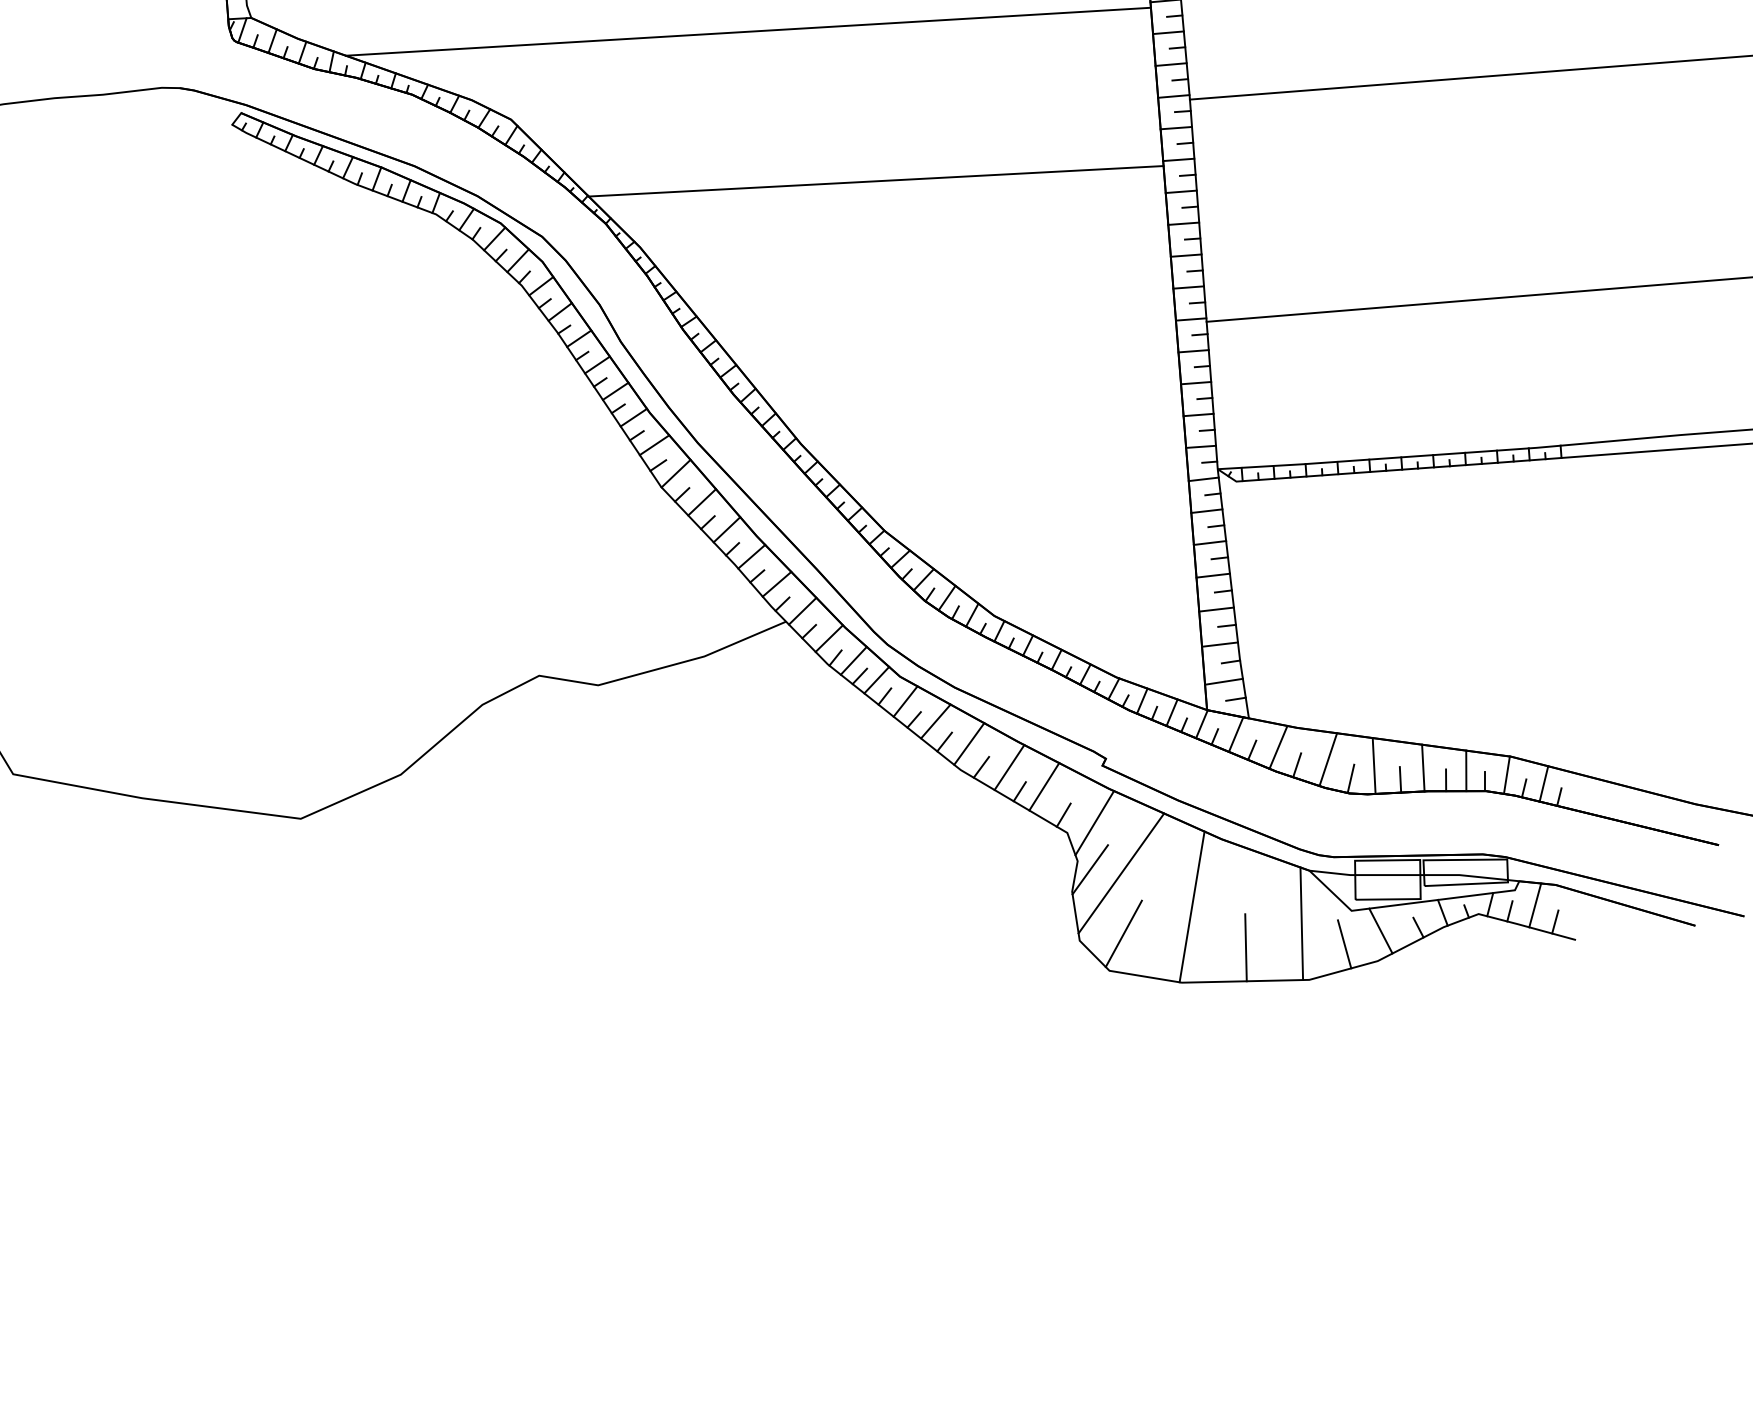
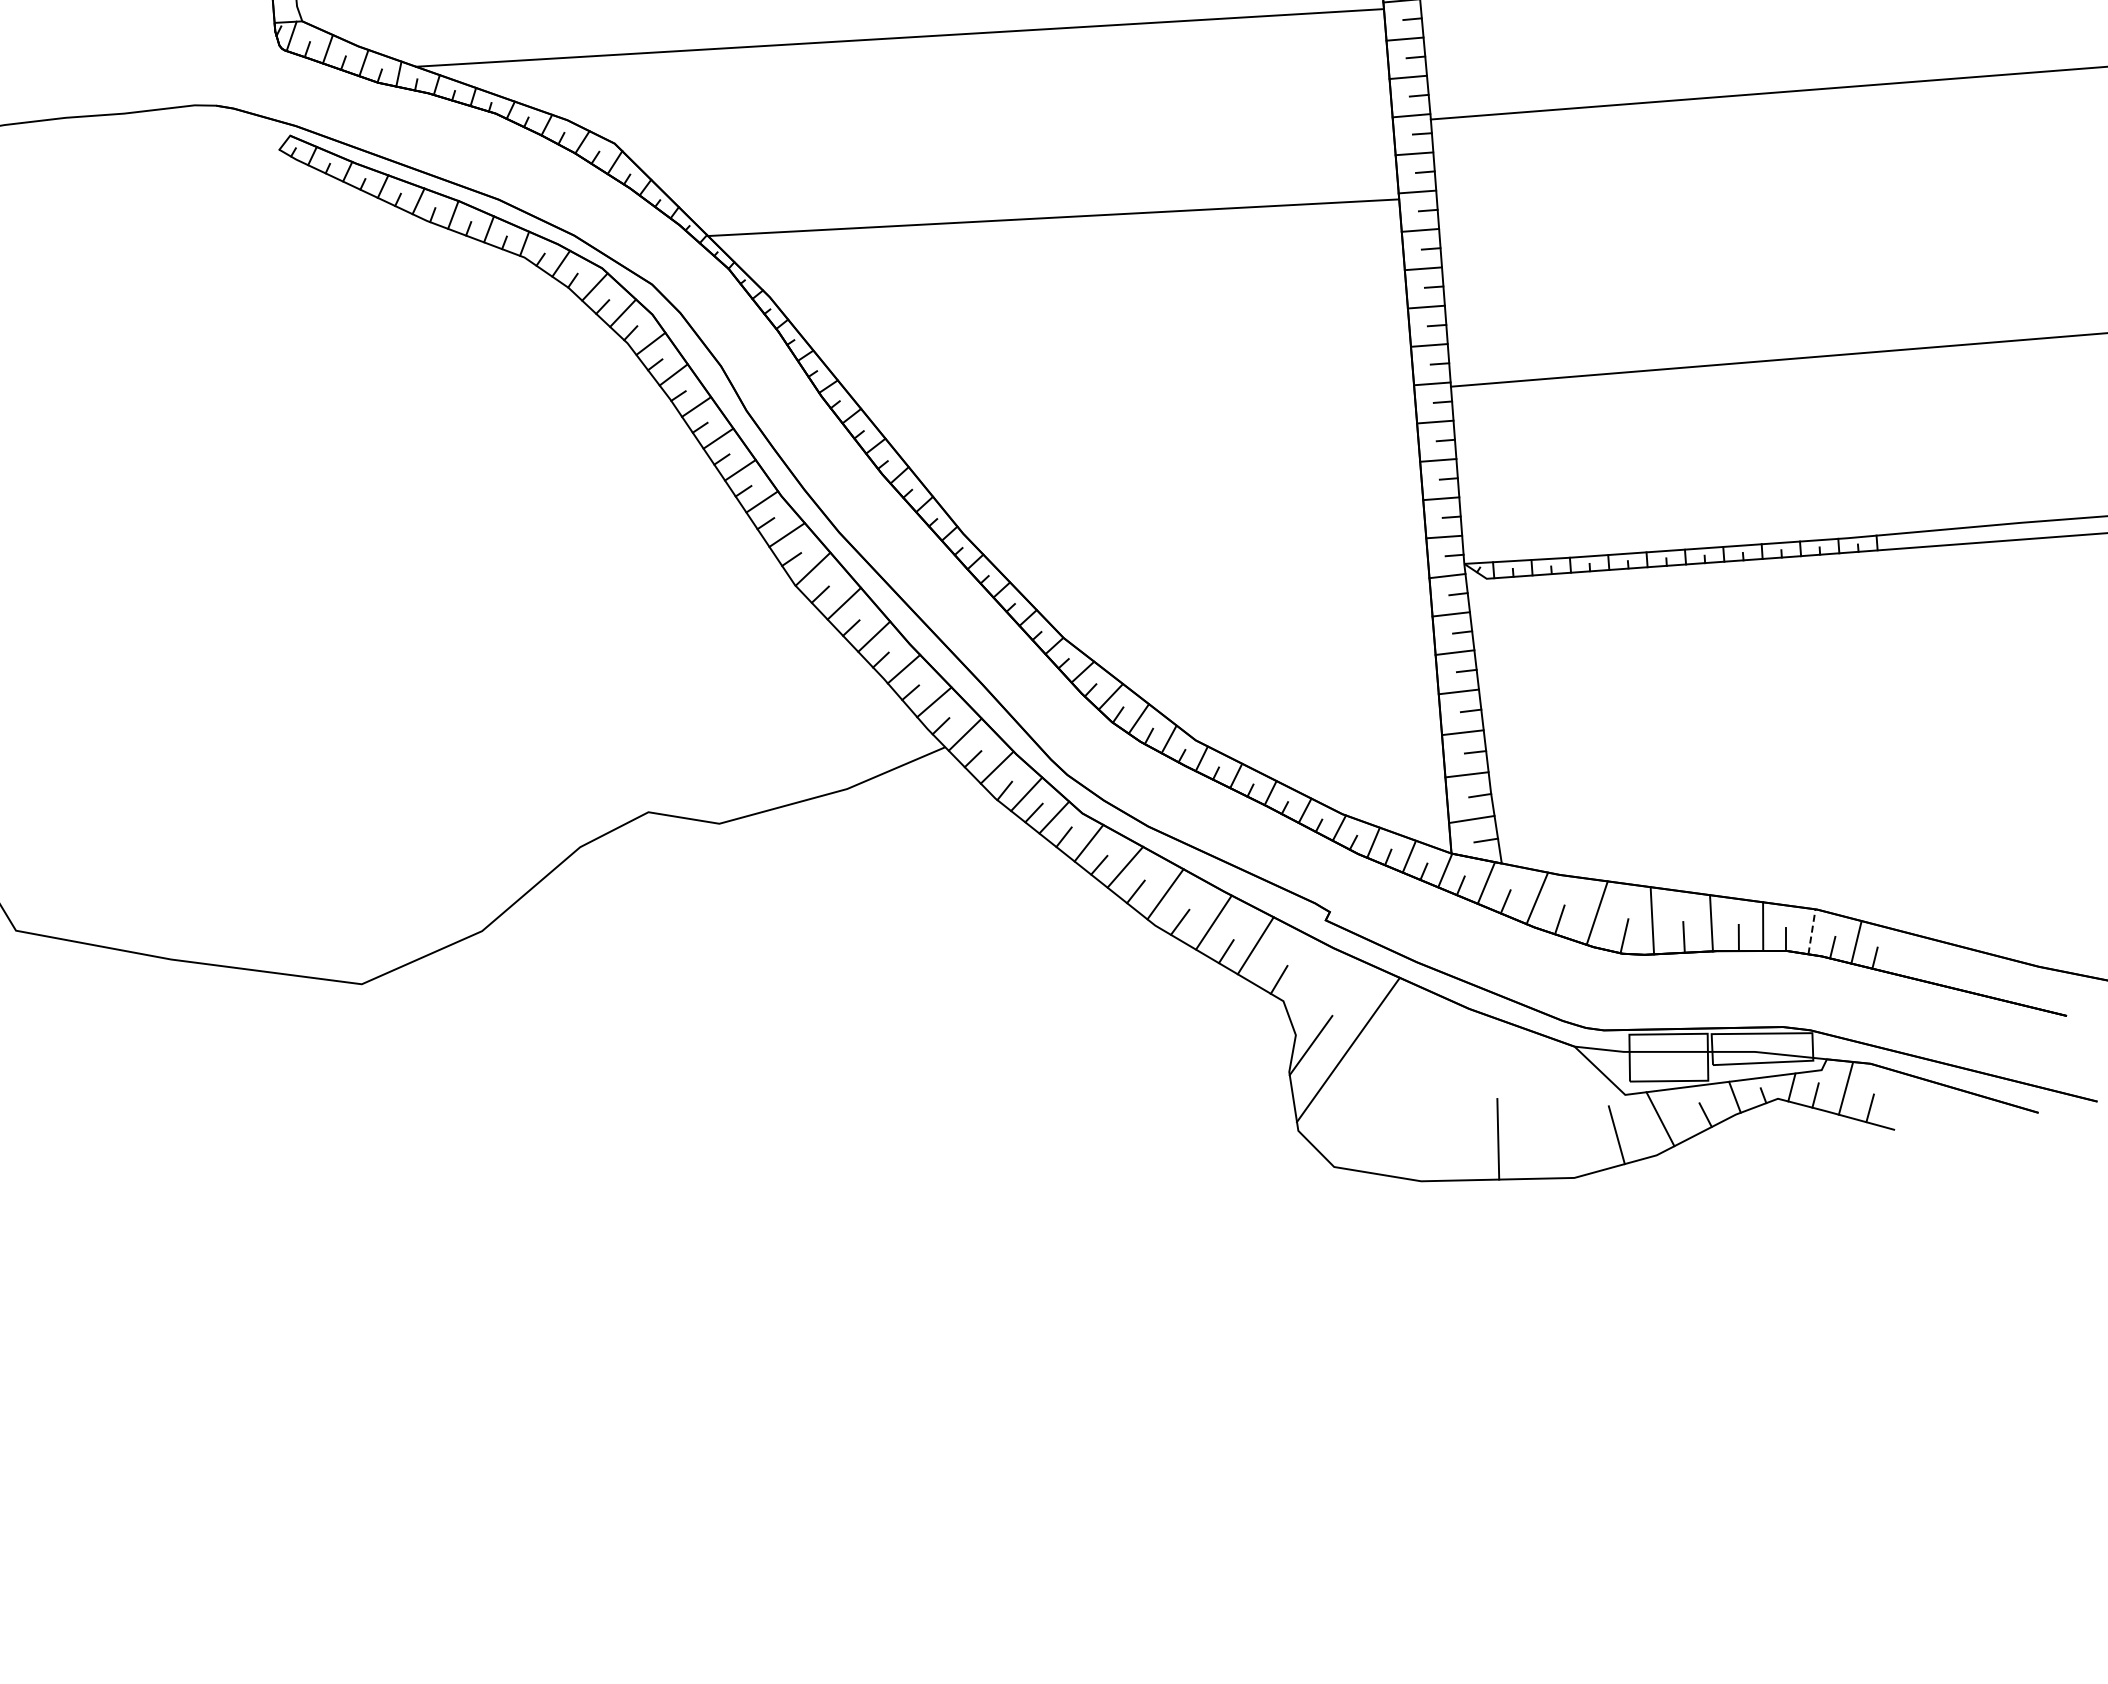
line: (1506, 774) -> (1811, 931), solid -> dashed
line: (1094, 823) -> (1316, 989), removed
line: (1192, 906) -> (1433, 1089), removed
line: (1301, 923) -> (1564, 1110), removed
line: (1123, 933) -> (1351, 1122), removed

